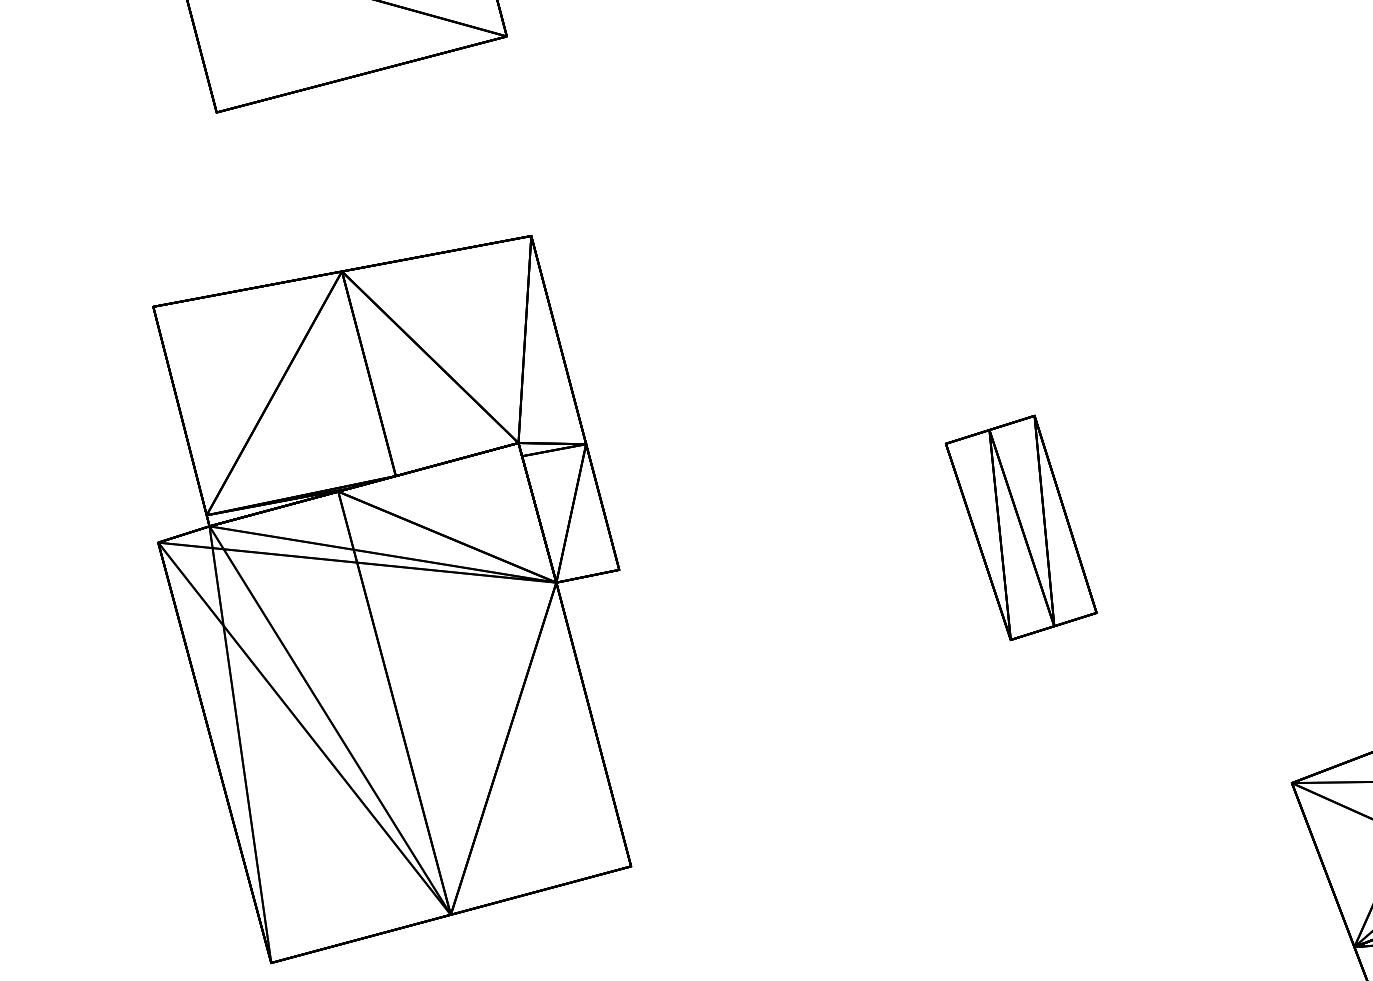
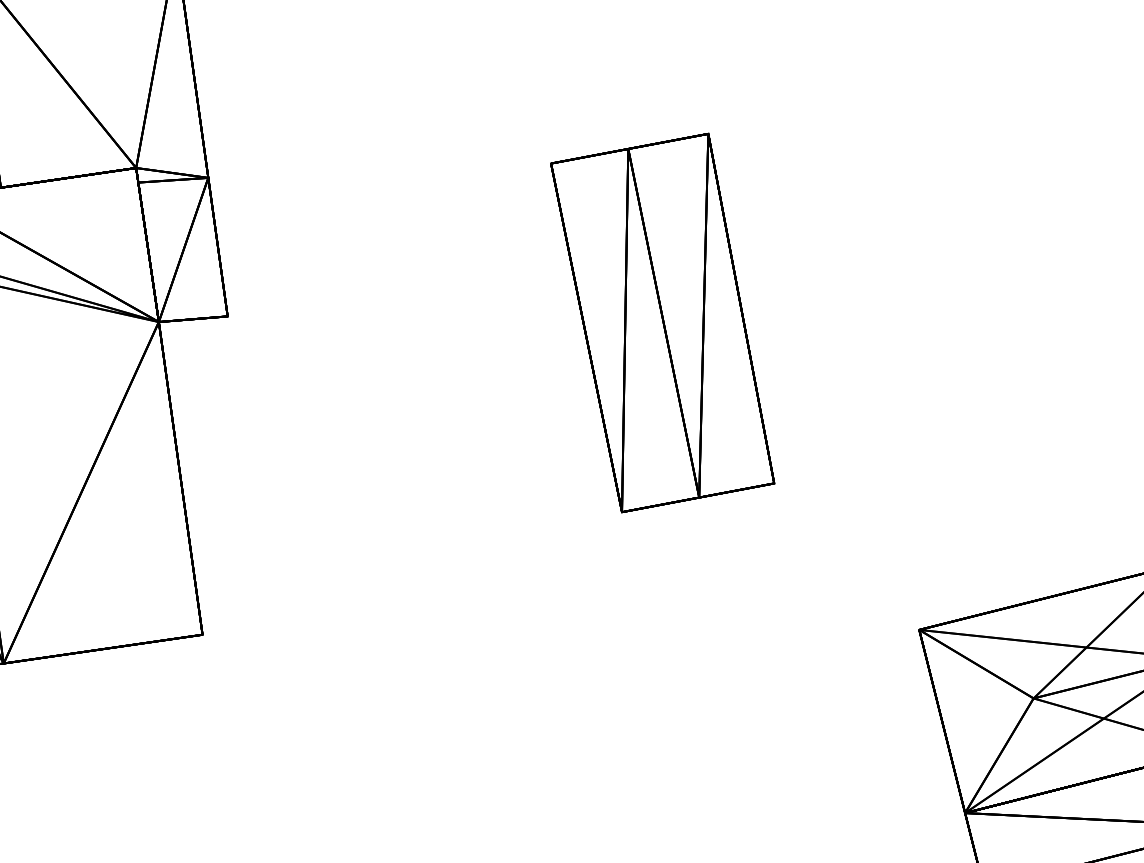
part: (1020, 527) -> (661, 322), size x1.6

